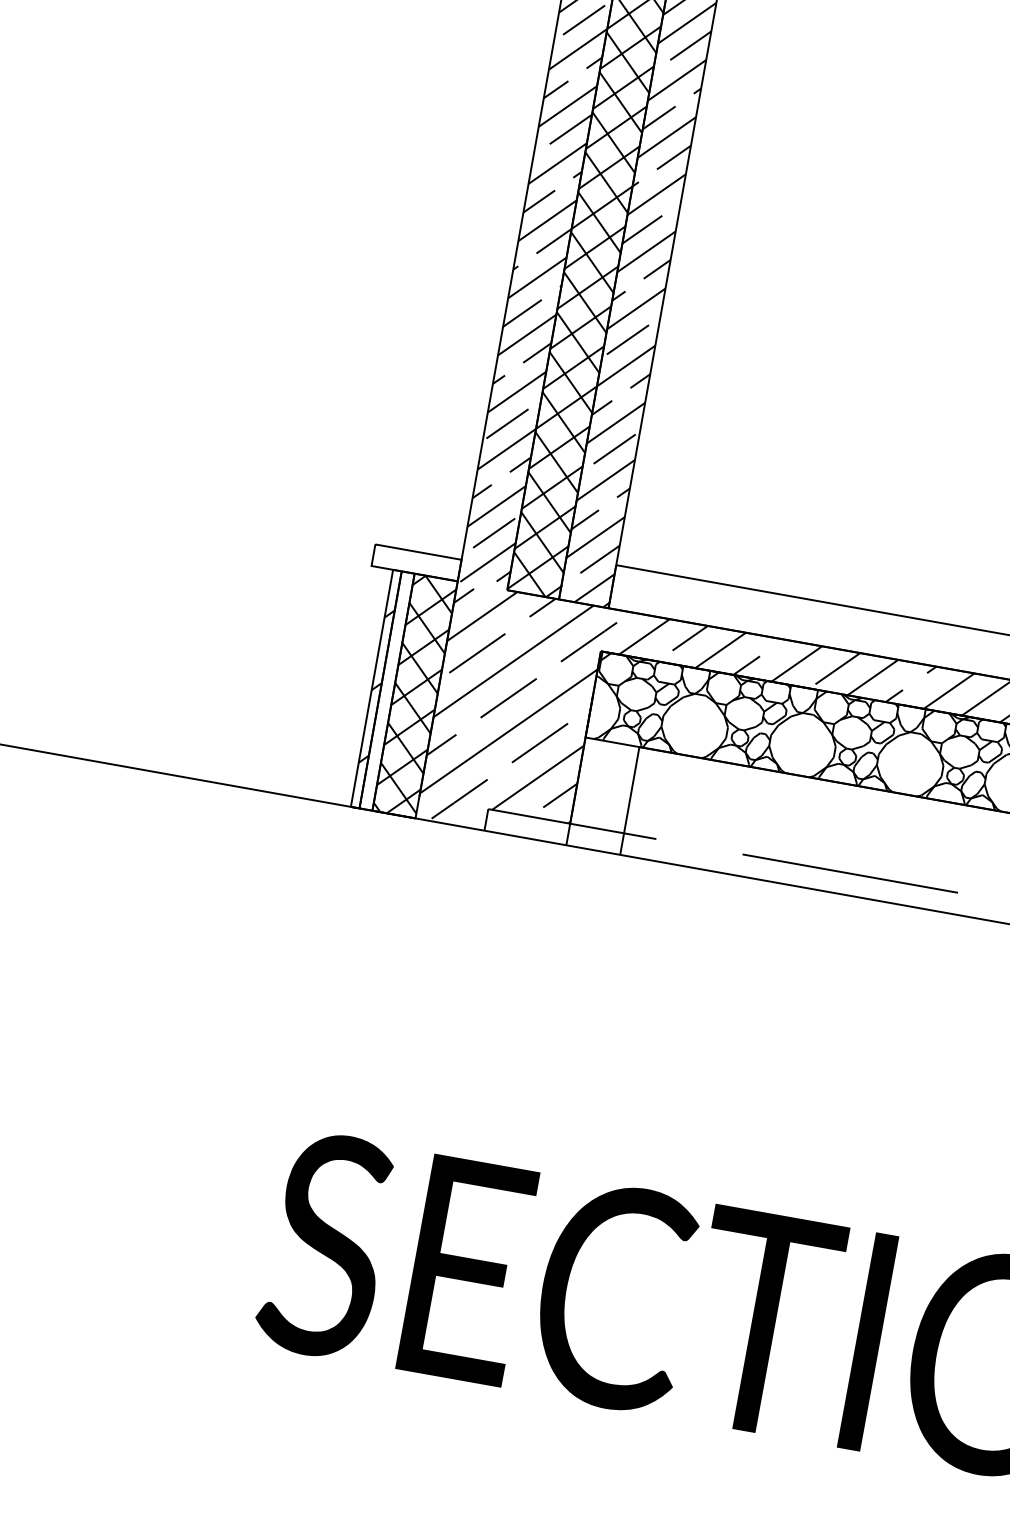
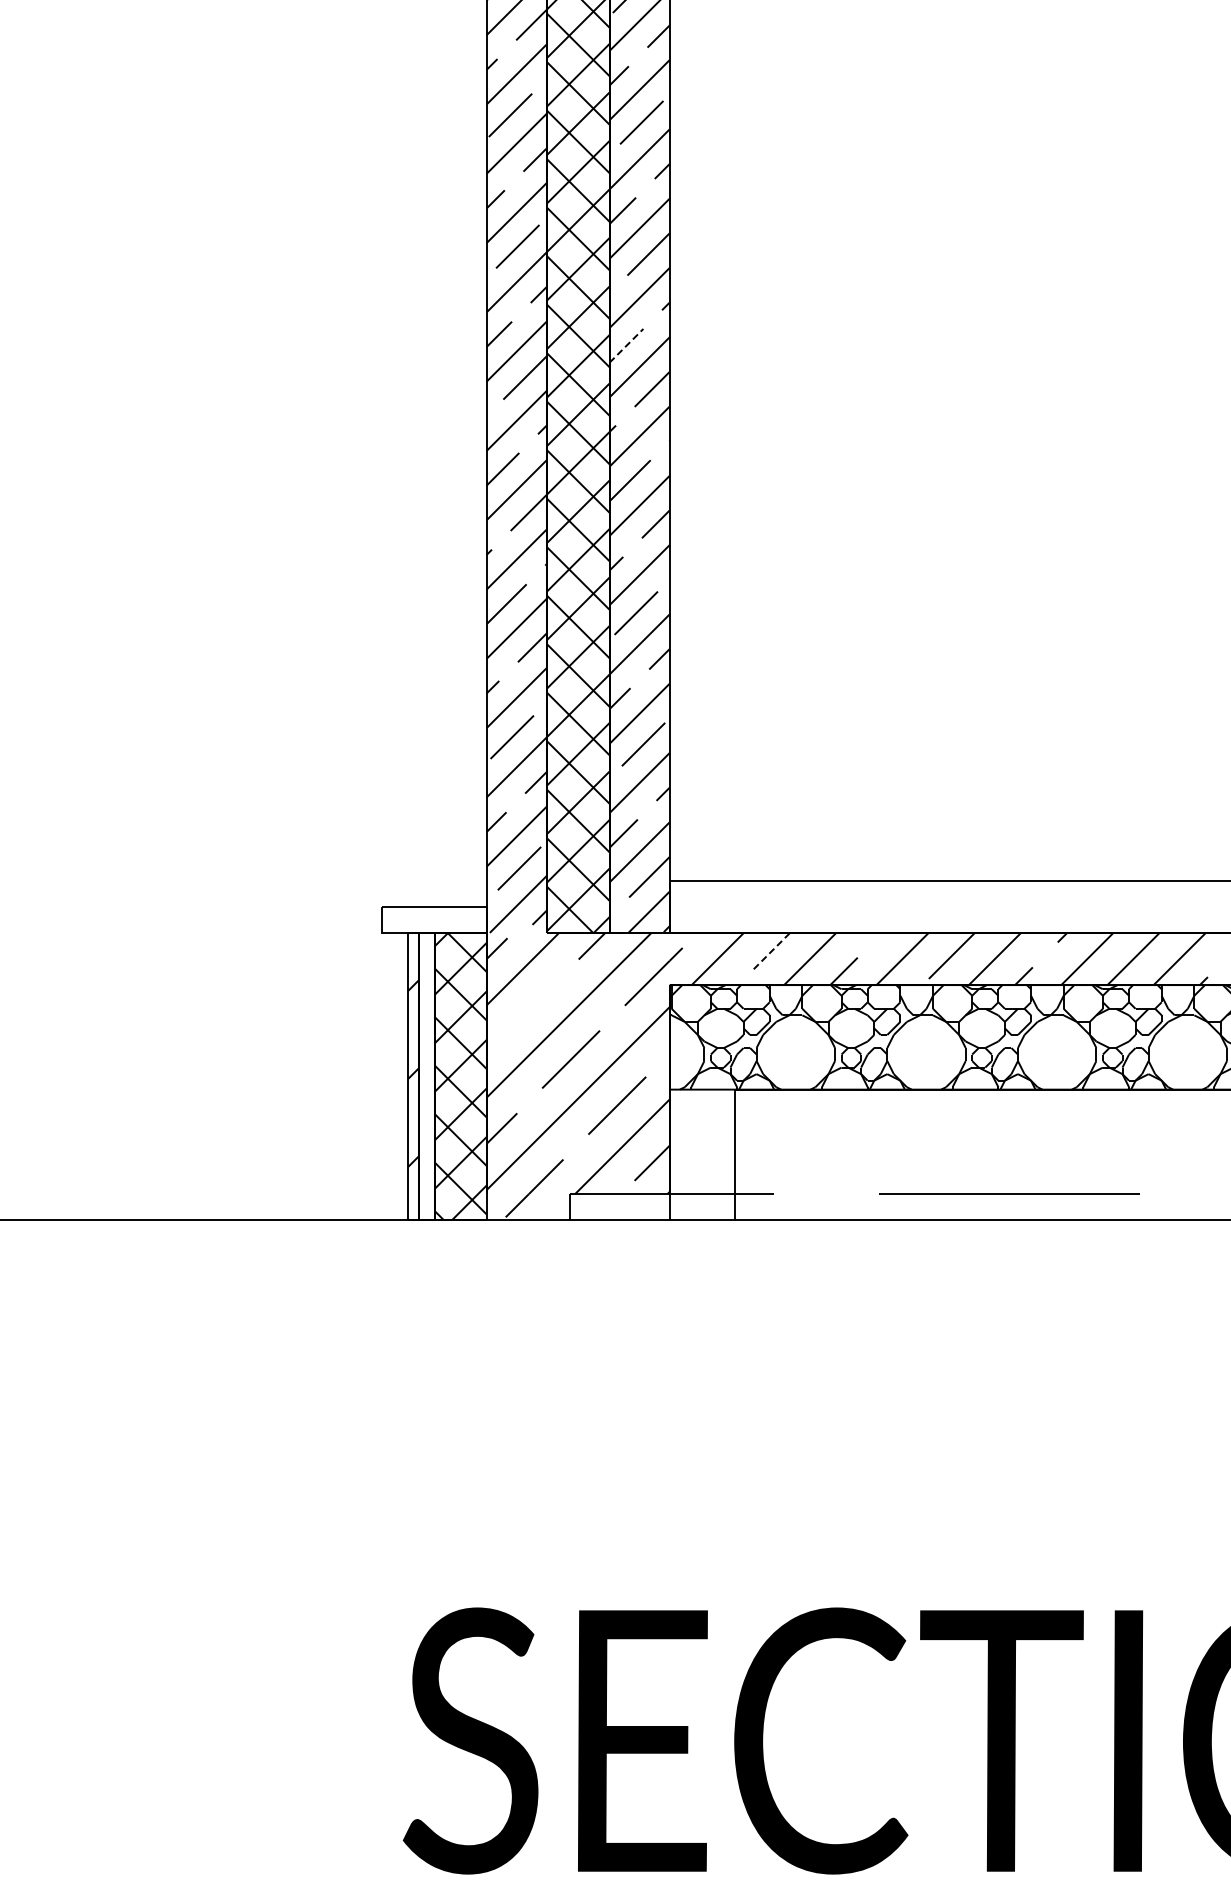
line: (659, 117) -> (626, 345), solid -> dashed
line: (689, 638) -> (771, 951), solid -> dashed
line: (477, 653) -> (524, 1013), removed

